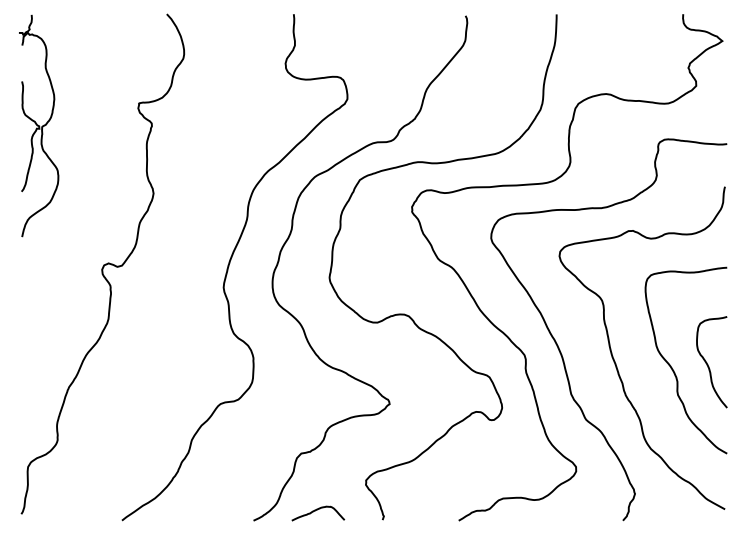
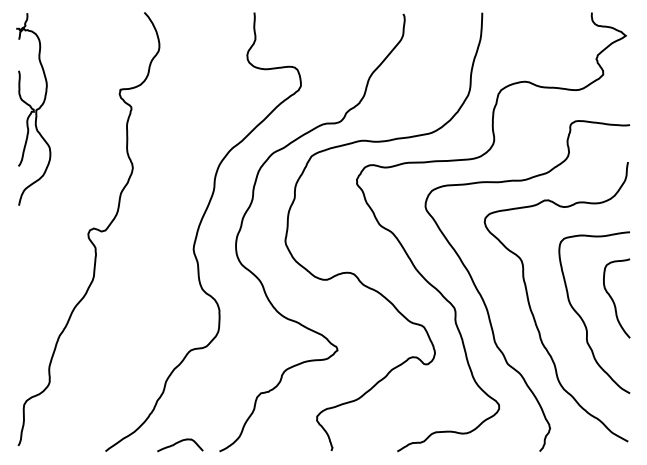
curve: (708, 364) -> (613, 300), moved
curve: (317, 510) -> (179, 442), moved

